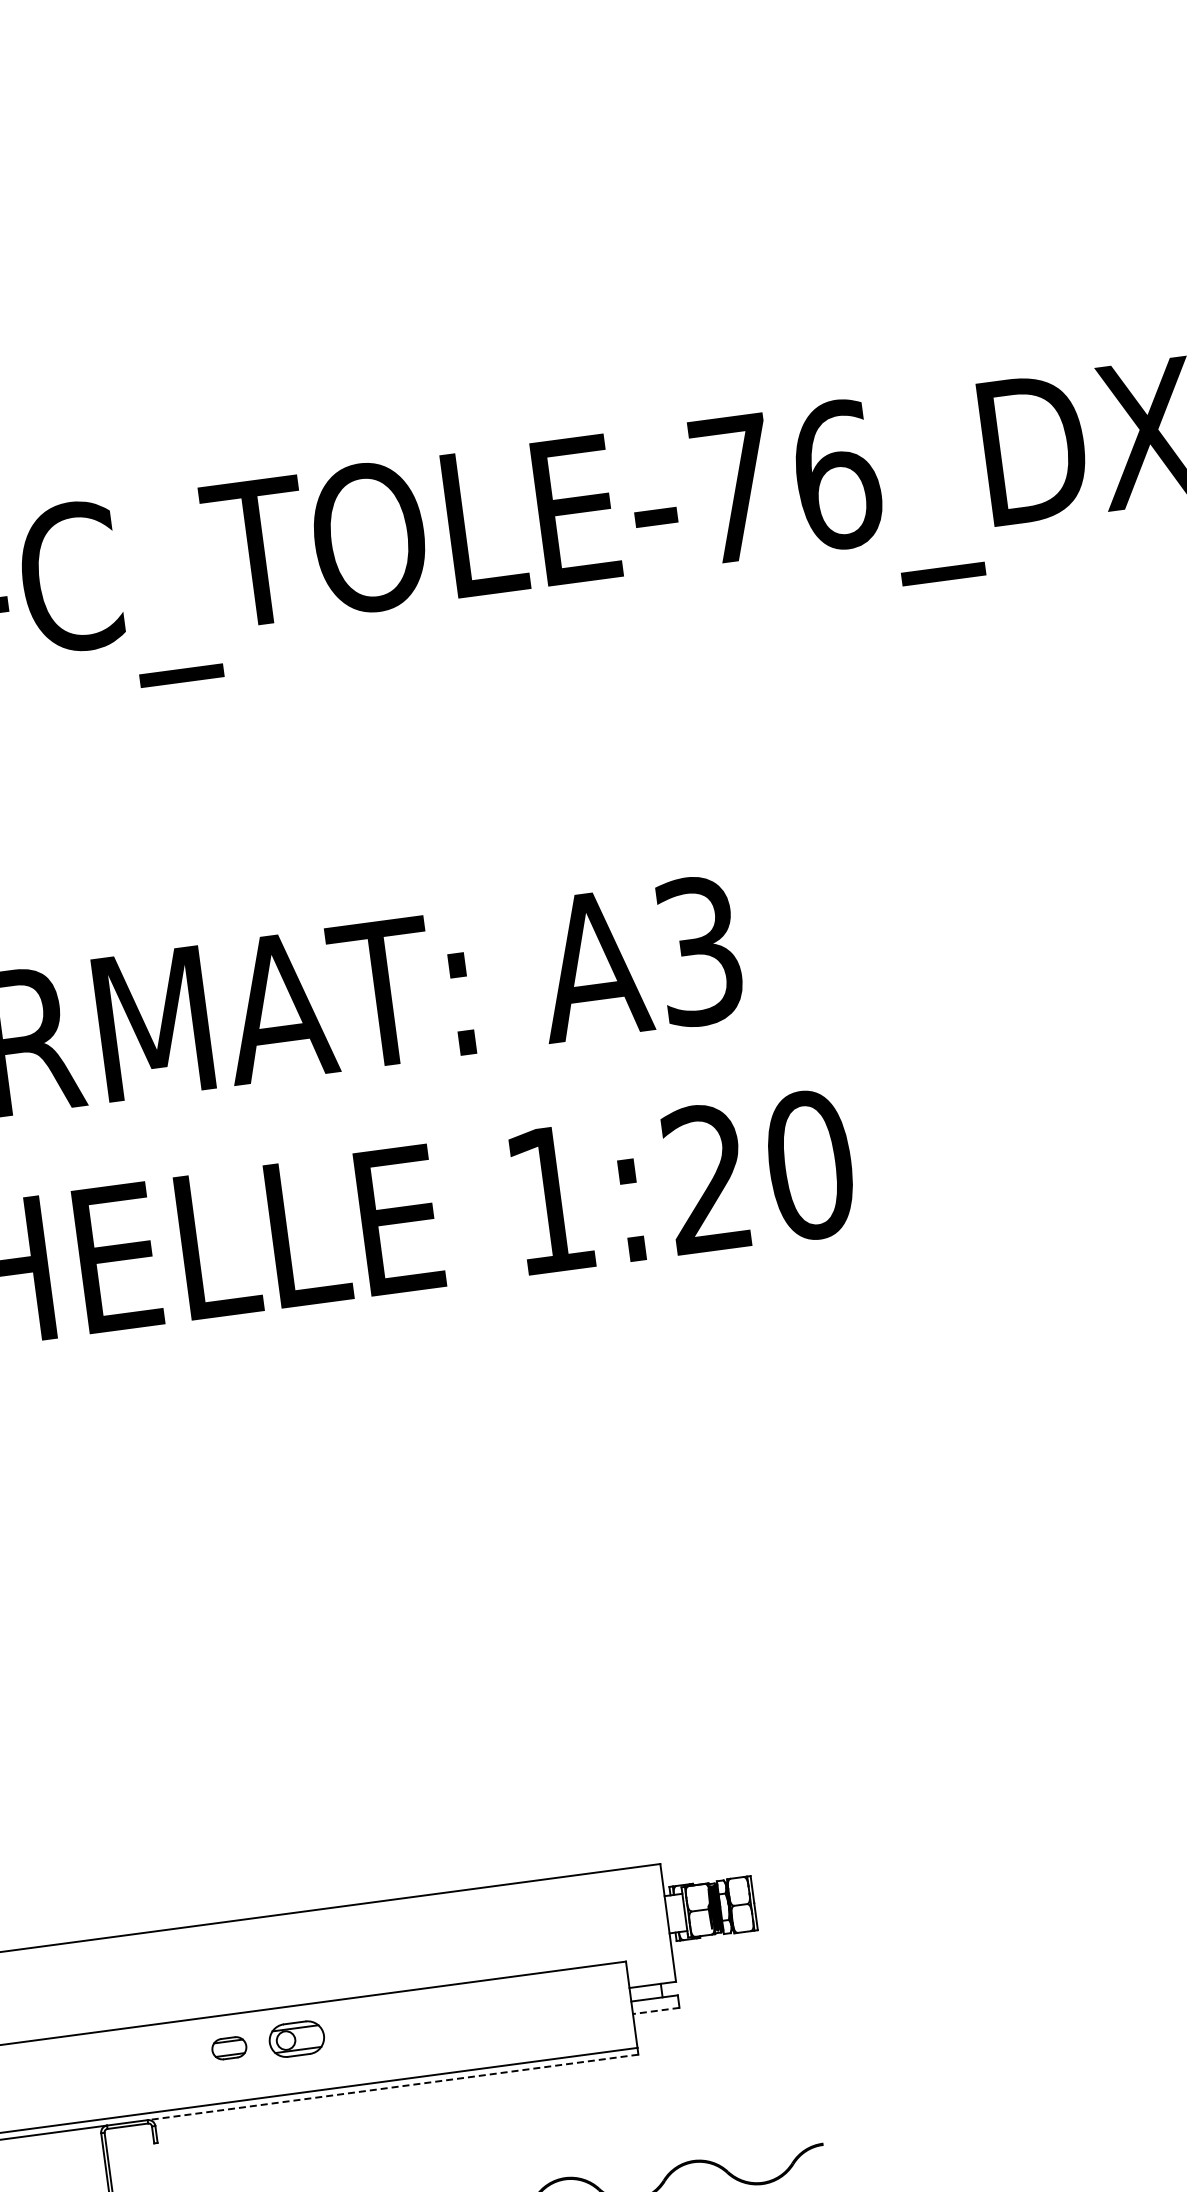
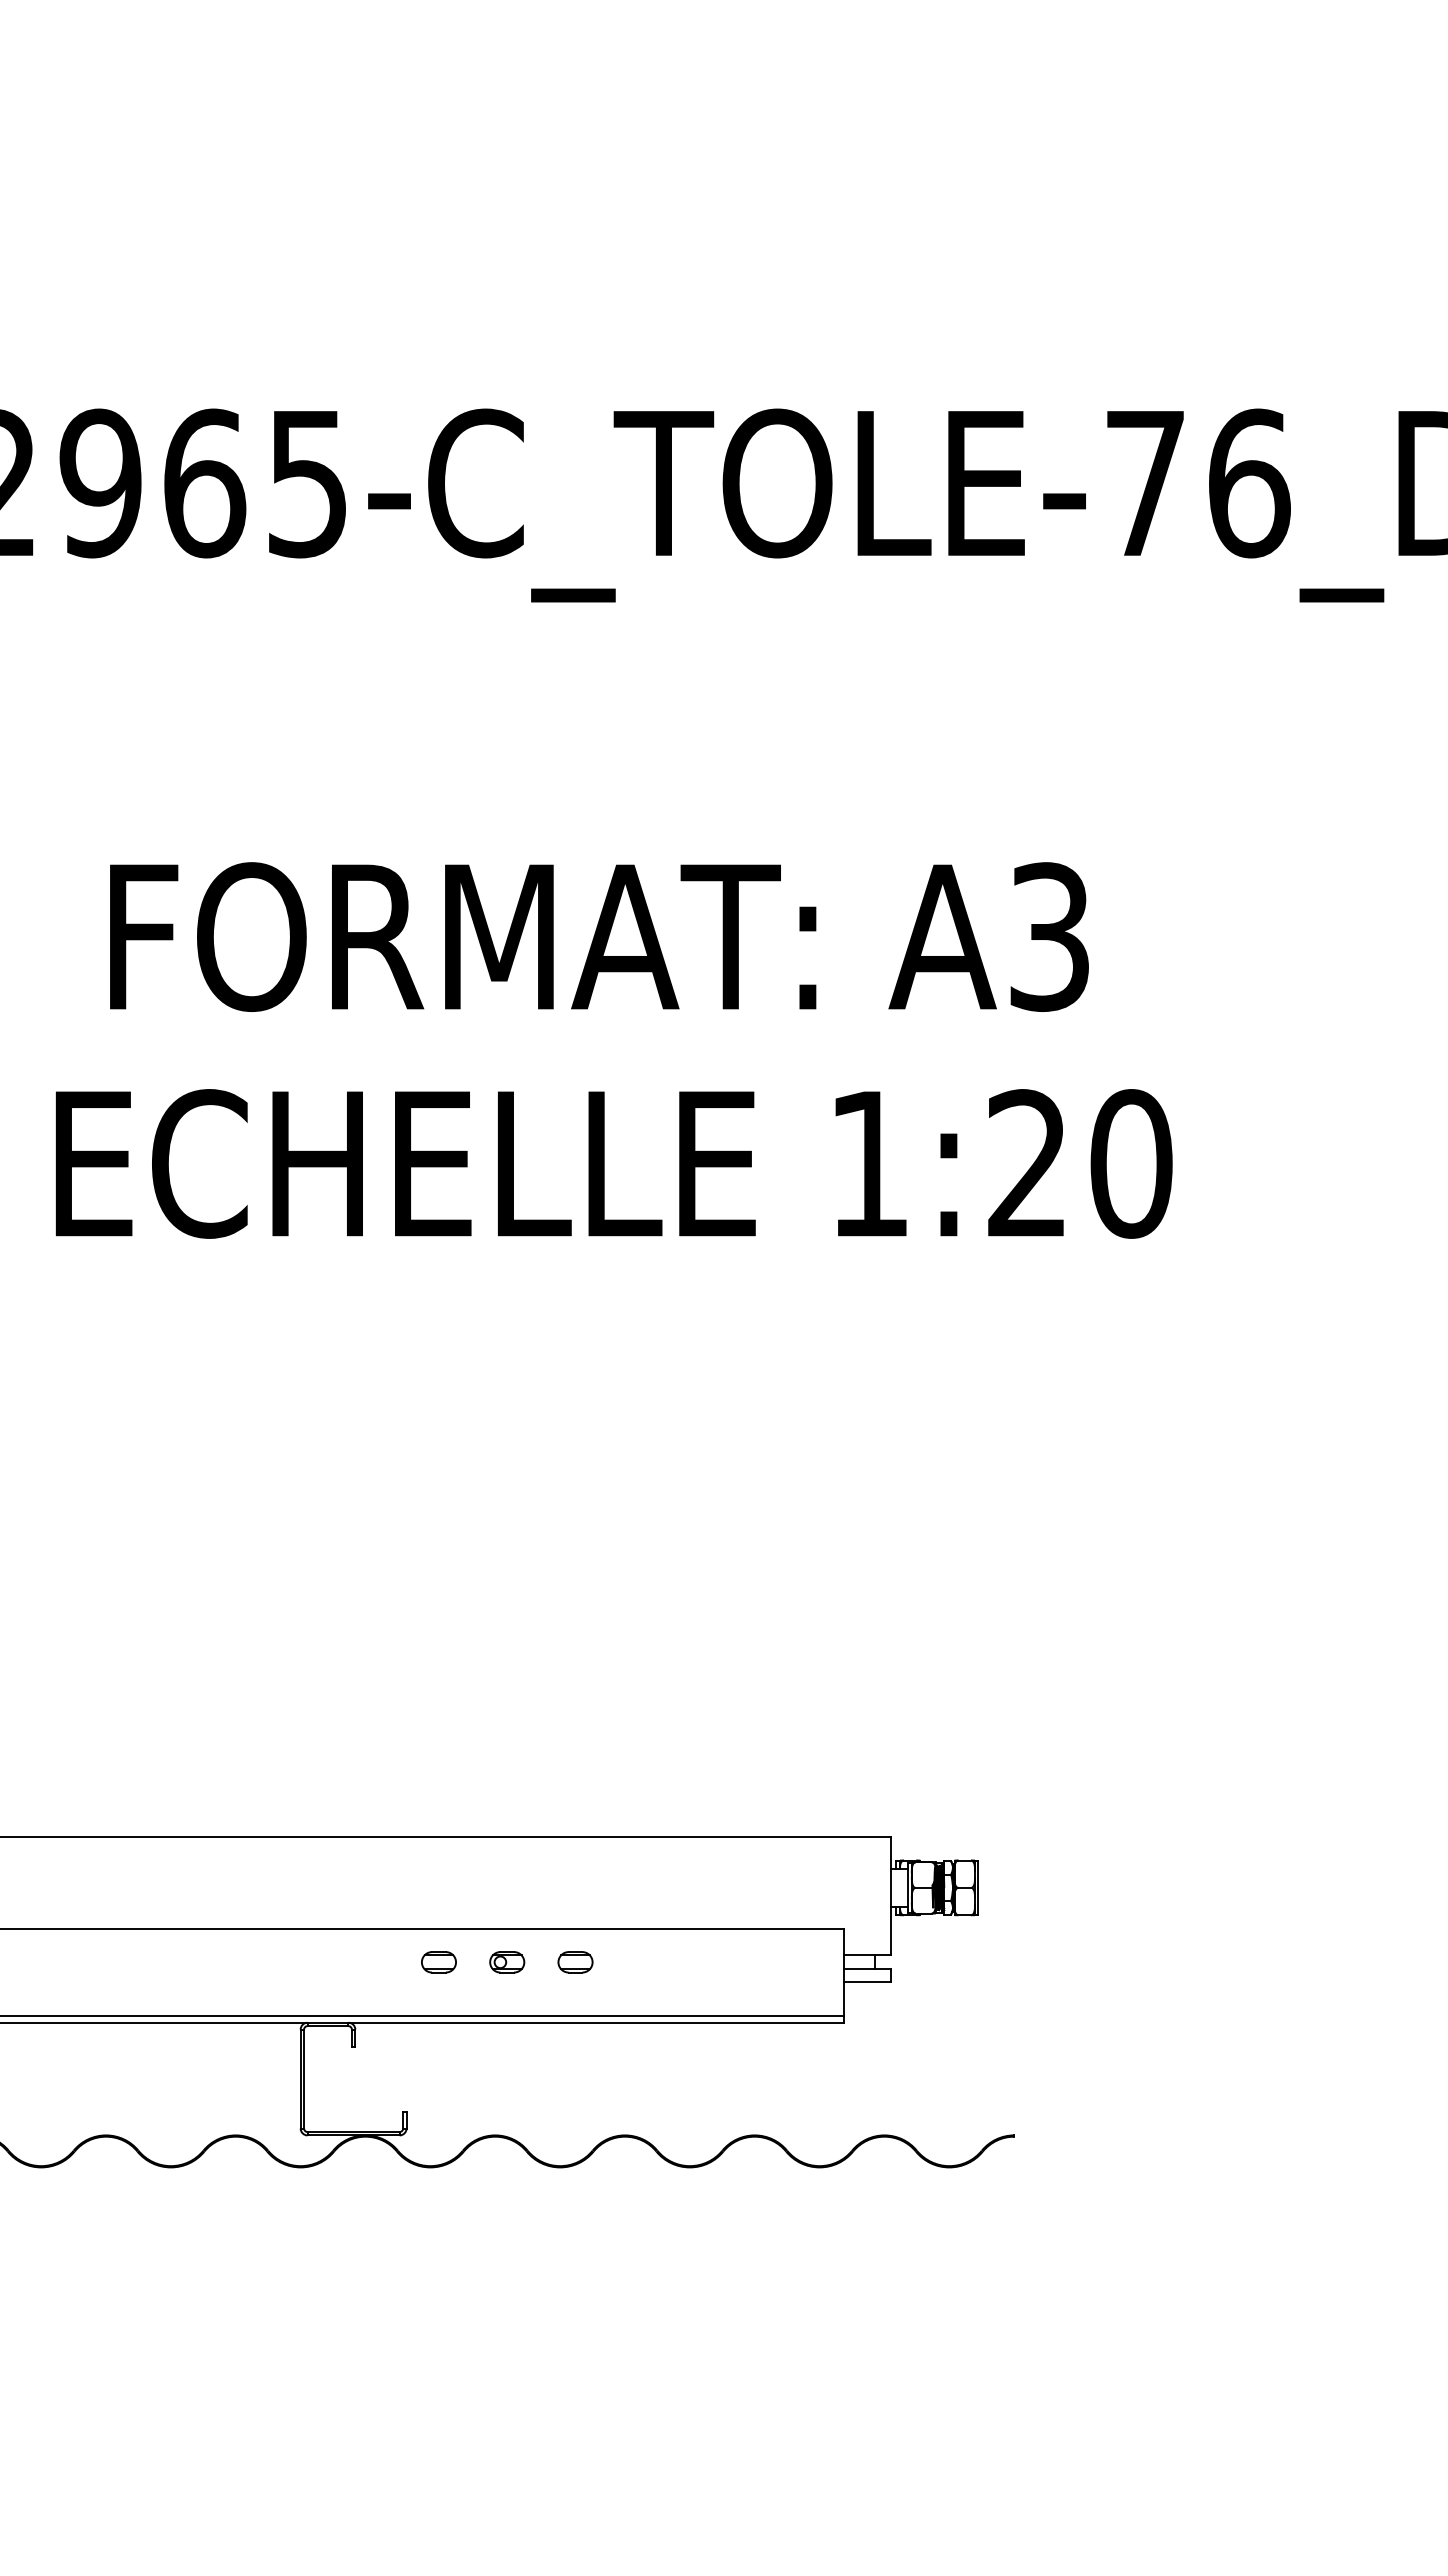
line: (655, 2010) -> (866, 1981), dashed -> solid
part: (364, 2030) -> (575, 1962), added
part: (297, 2039) -> (507, 1962), size x0.62
line: (393, 2087) -> (596, 2022), dashed -> solid

